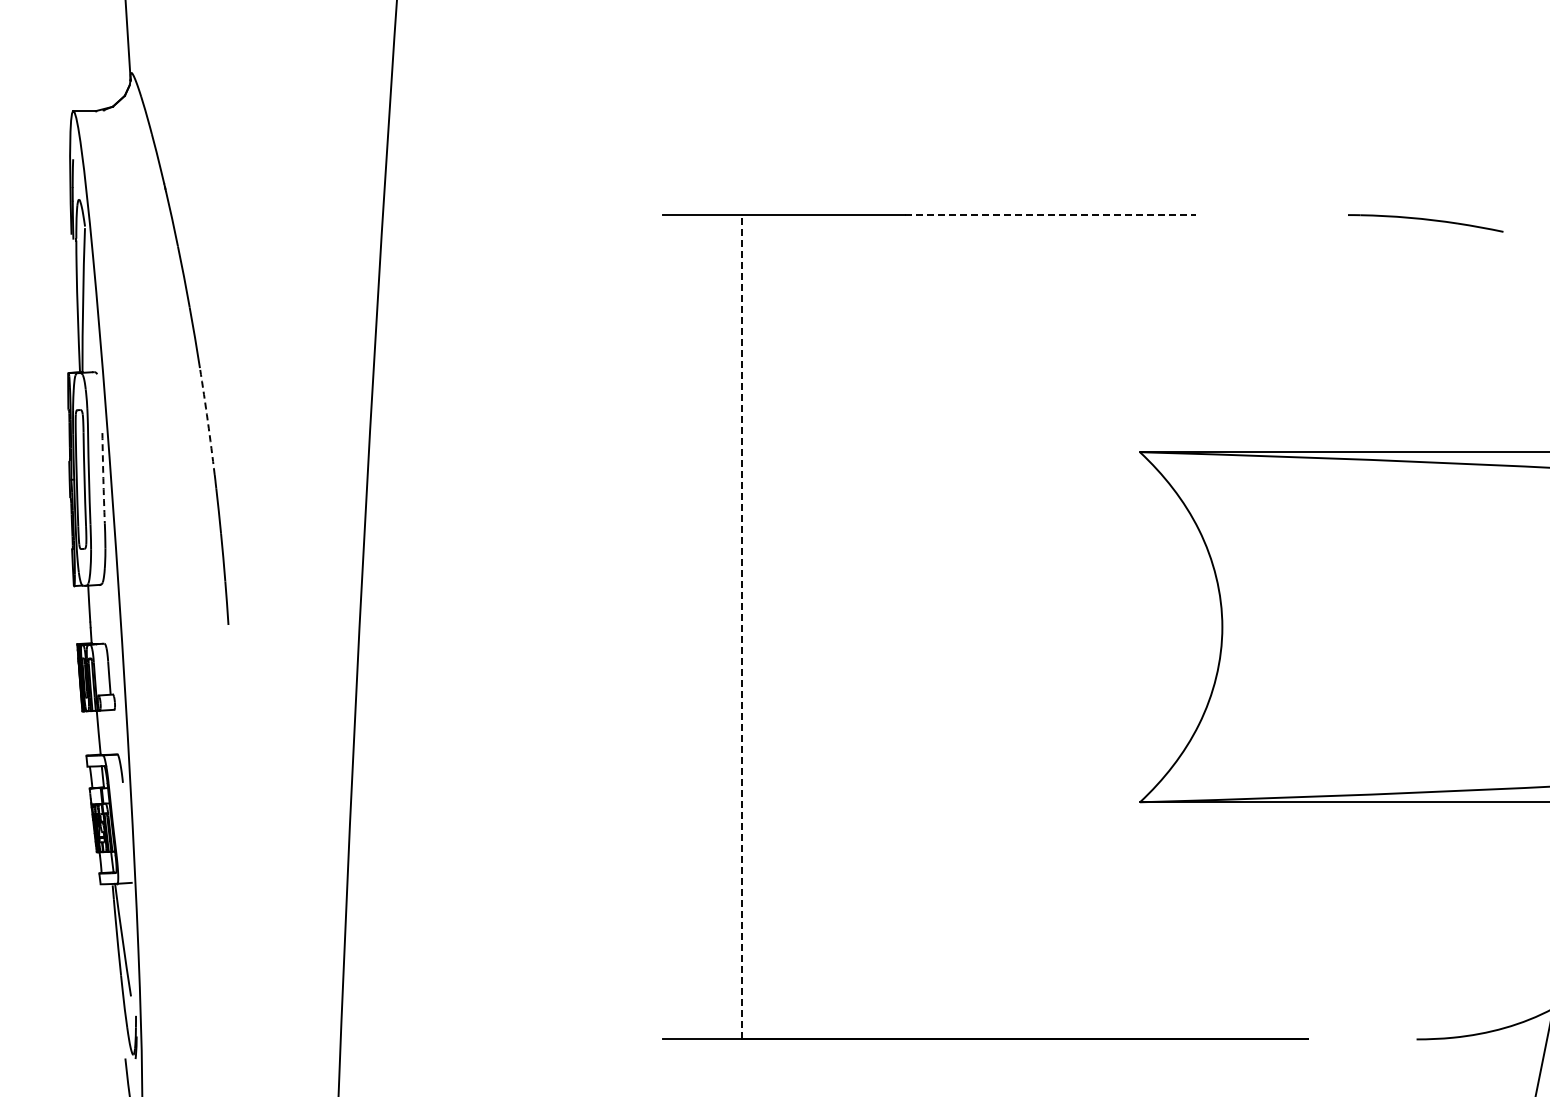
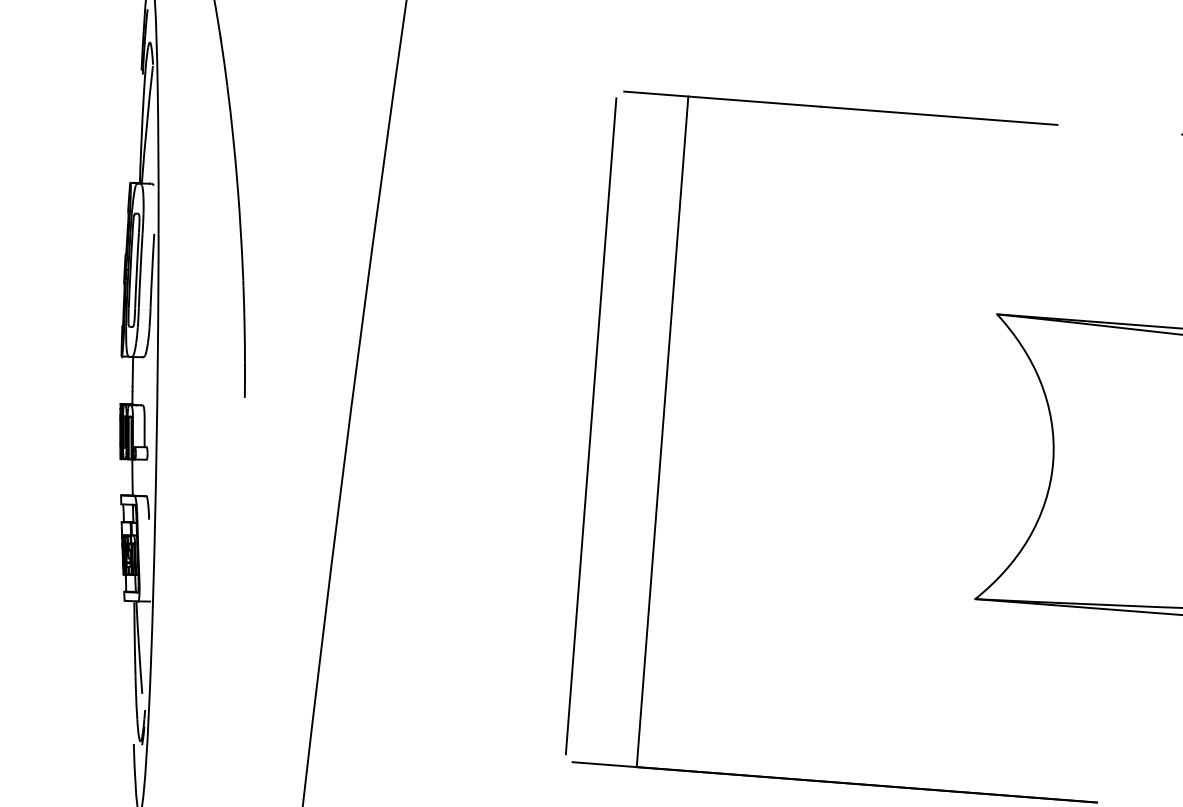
line: (1051, 215) -> (939, 116), dashed -> solid
arc: (207, 421) -> (240, 230), dashed -> solid
arc: (103, 478) -> (152, 270), dashed -> solid
line: (742, 626) -> (662, 431), dashed -> solid
line: (654, 627) -> (591, 426), added

